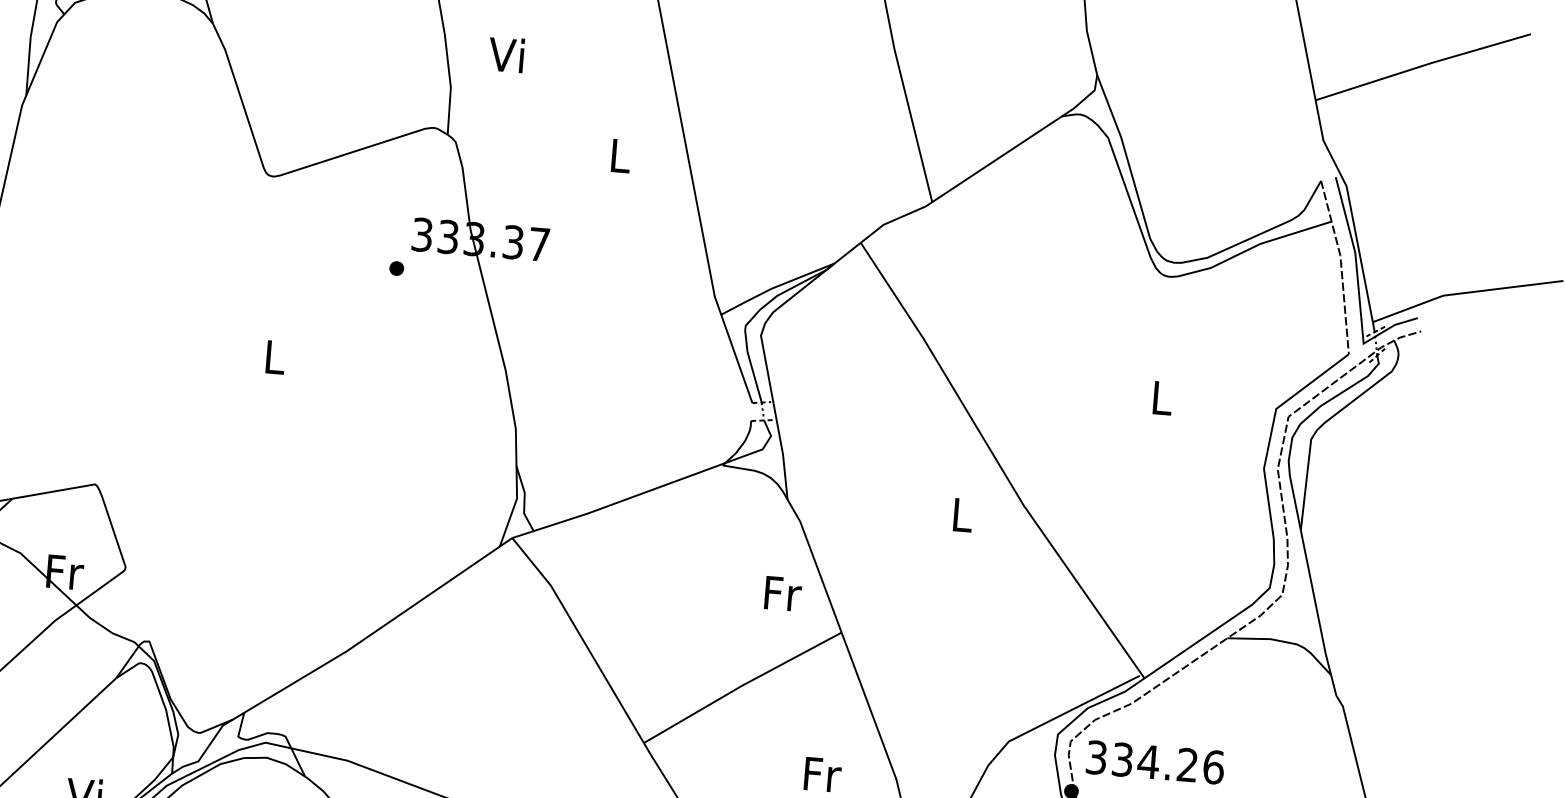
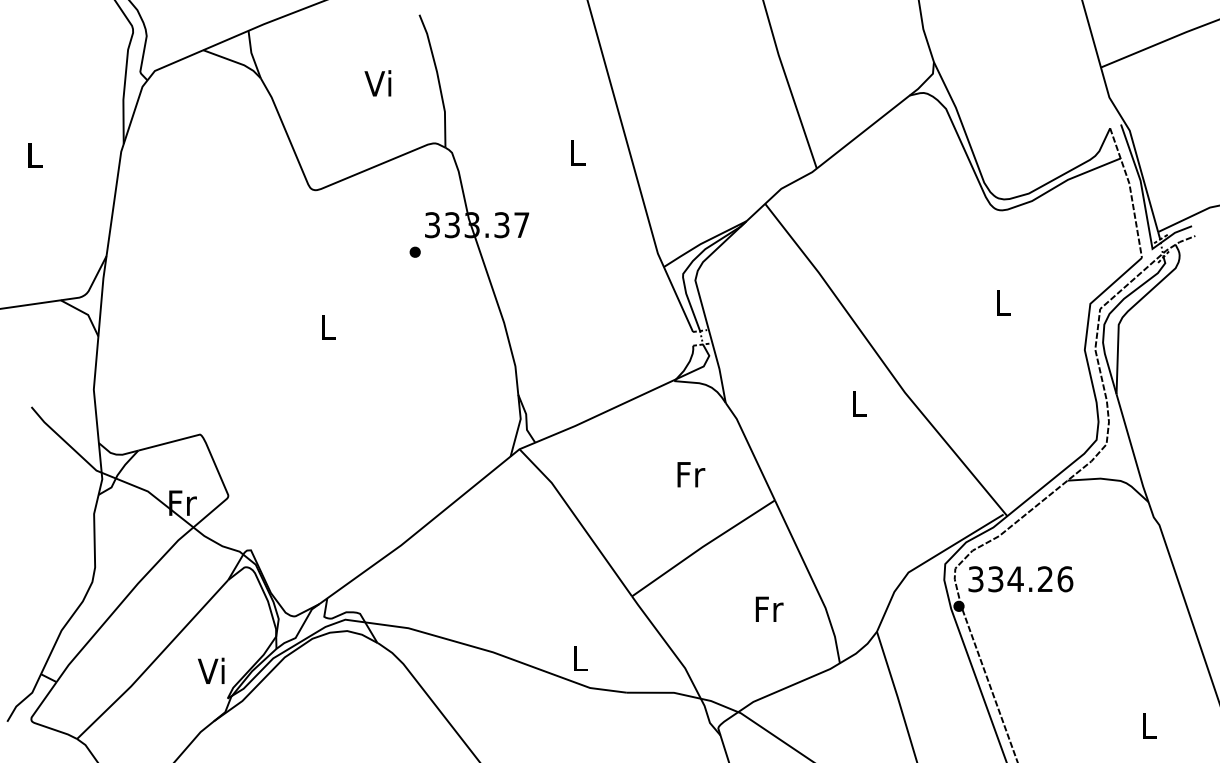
text: (505, 54) -> (377, 83), moved
text: (783, 593) -> (691, 474), moved

